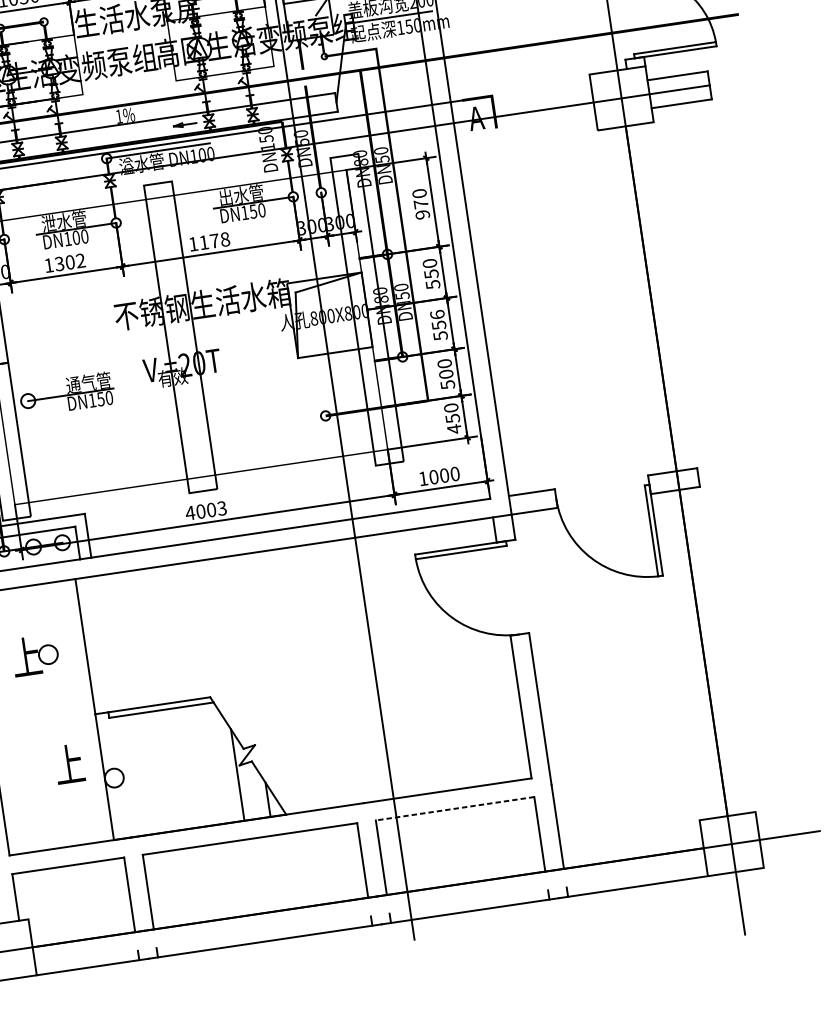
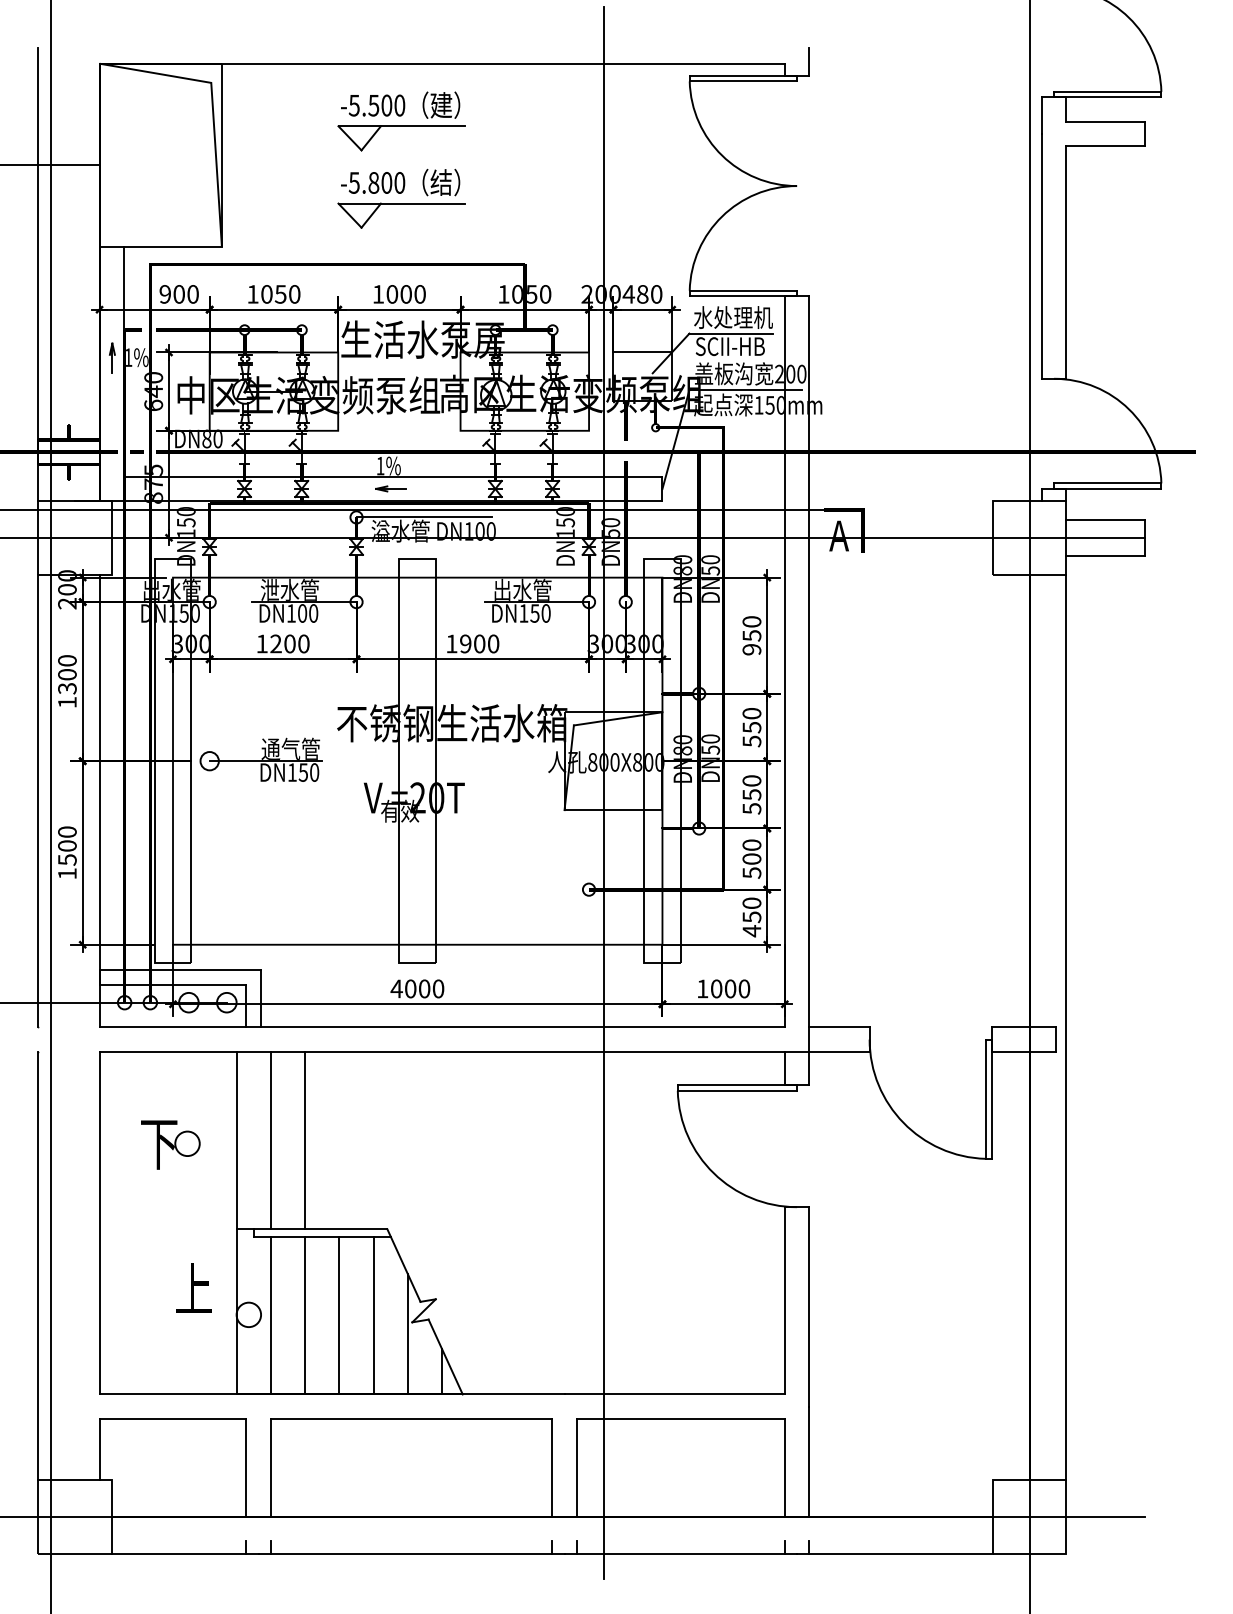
part: (184, 124) -> (390, 488), moved
text: (420, 204) -> (751, 635), 970 -> 950
text: (214, 240) -> (479, 643), 1178 -> 1900
text: (69, 262) -> (289, 643), 1302 -> 1200
text: (437, 314) -> (751, 780), 556 -> 550
part: (66, 394) -> (260, 759), moved
line: (704, 467) -> (1066, 1027), added
text: (222, 508) -> (438, 988), 4003 -> 4000
line: (137, 638) -> (305, 1140), added
line: (111, 642) -> (270, 1140), added
text: (27, 657) -> (159, 1143), 上 -> 下
line: (209, 764) -> (373, 1315), added
line: (183, 768) -> (339, 1315), added
line: (157, 772) -> (305, 1315), added
line: (130, 776) -> (270, 1315), added
line: (454, 808) -> (680, 1418), dashed -> solid

